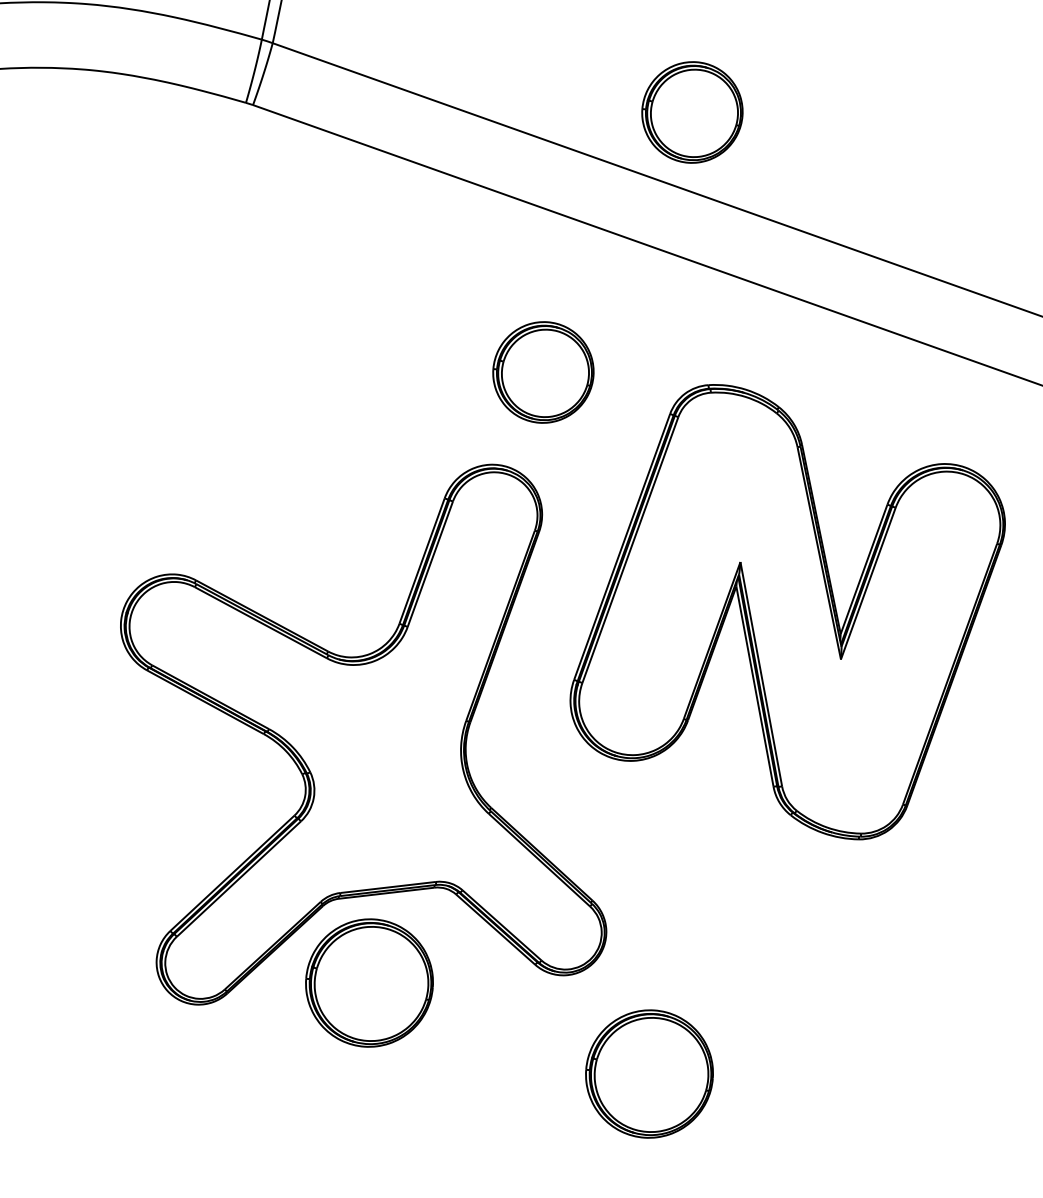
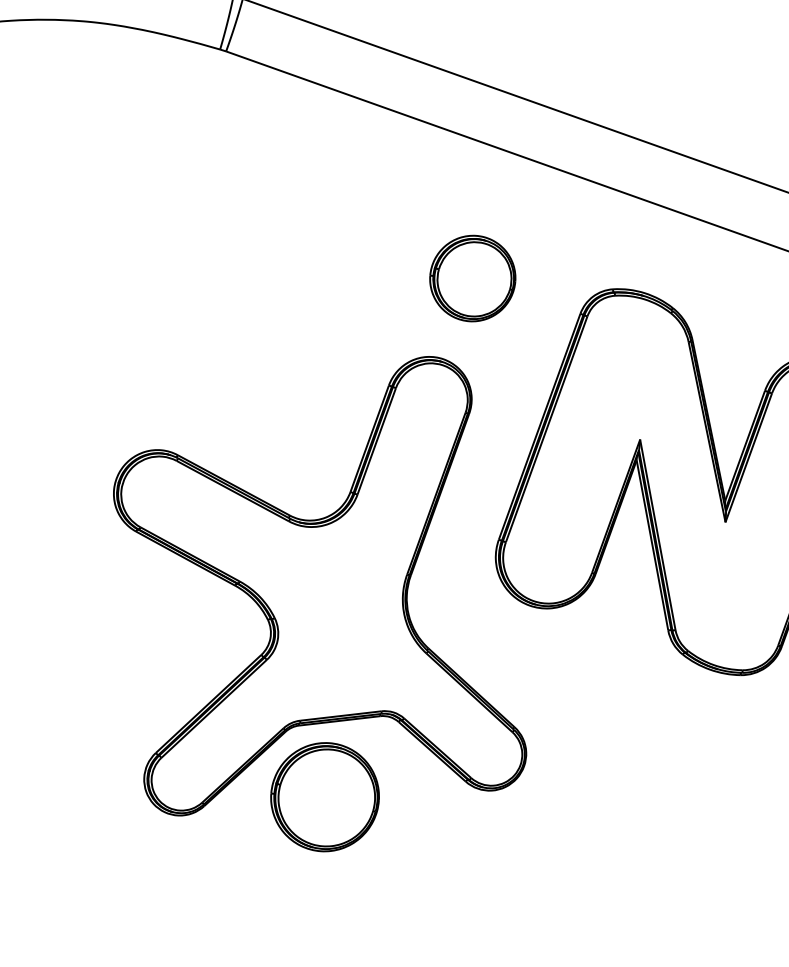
part: (692, 112) -> (599, 57), removed
part: (649, 1073) -> (562, 874), removed

